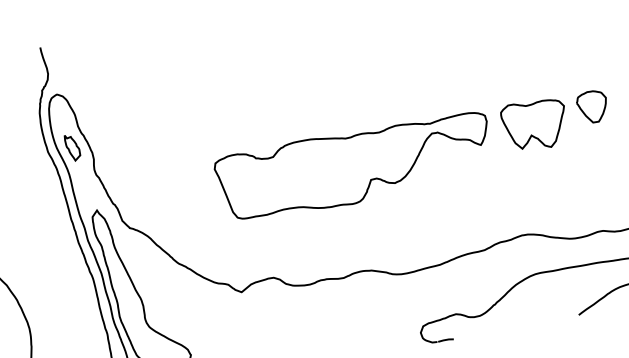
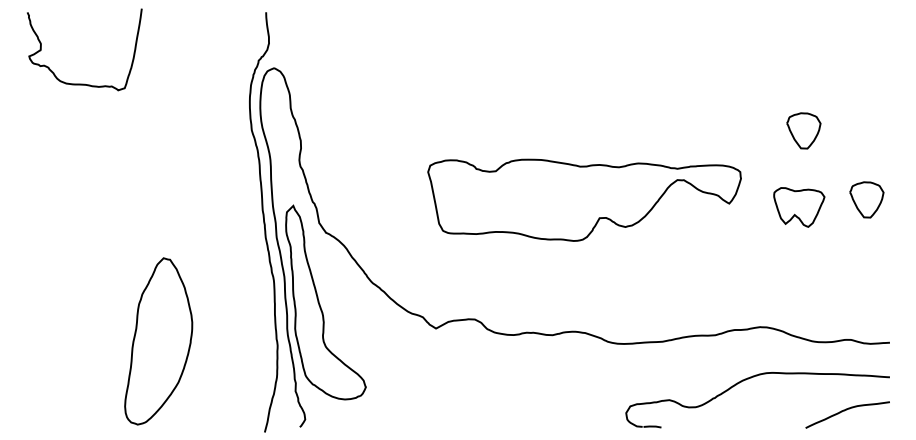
part: (525, 57) -> (803, 130), added
part: (535, 125) -> (799, 207), size x0.7
part: (72, 147) -> (279, 130), removed
part: (354, 166) -> (584, 199), moved

